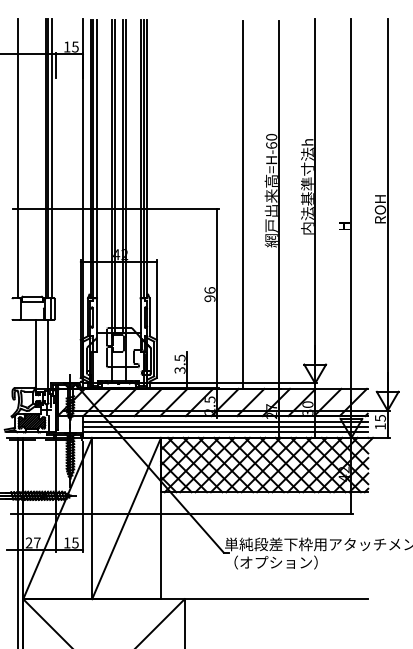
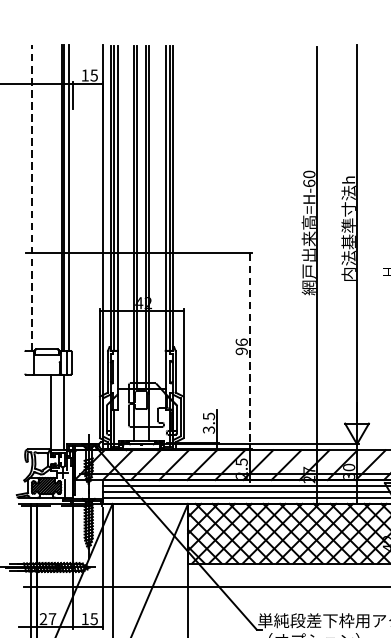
line: (18, 158) -> (31, 197), solid -> dashed
line: (242, 204) -> (277, 248), removed
line: (217, 296) -> (249, 348), solid -> dashed

